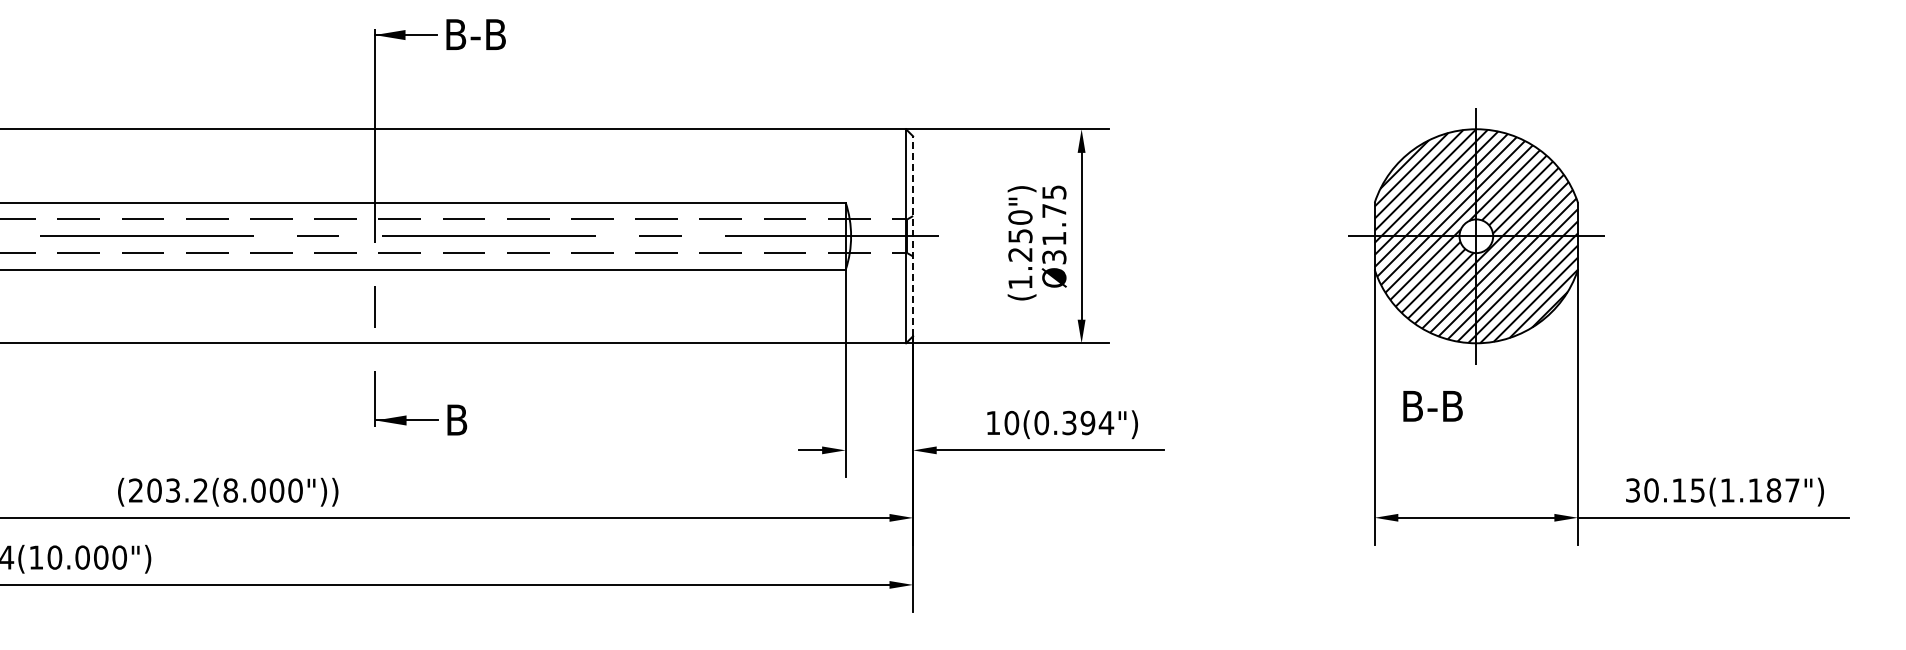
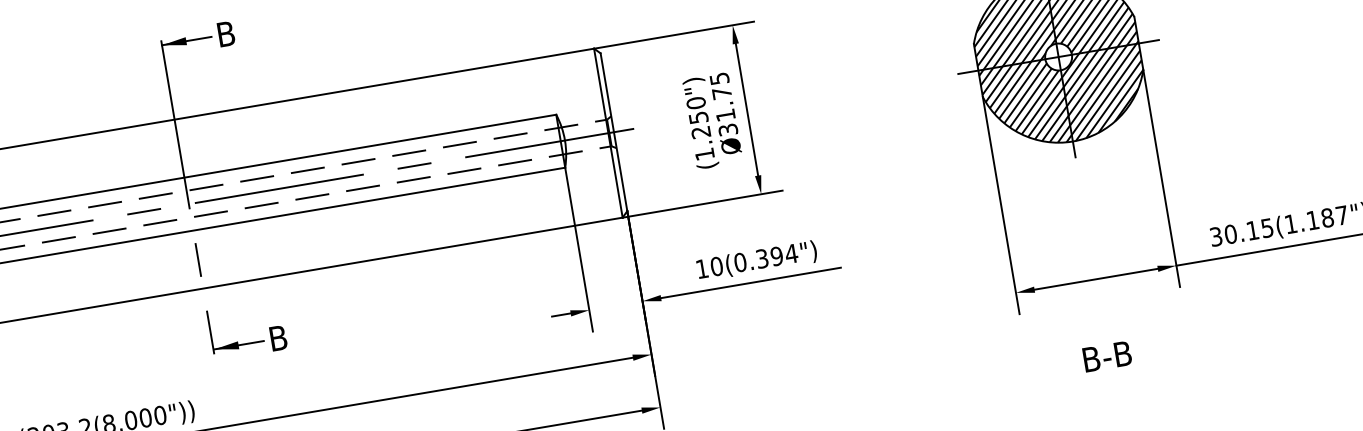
text: (487, 34) -> (250, 29), B-B -> B
line: (913, 236) -> (614, 132), dashed -> solid
text: (1432, 406) -> (1107, 356), moved

